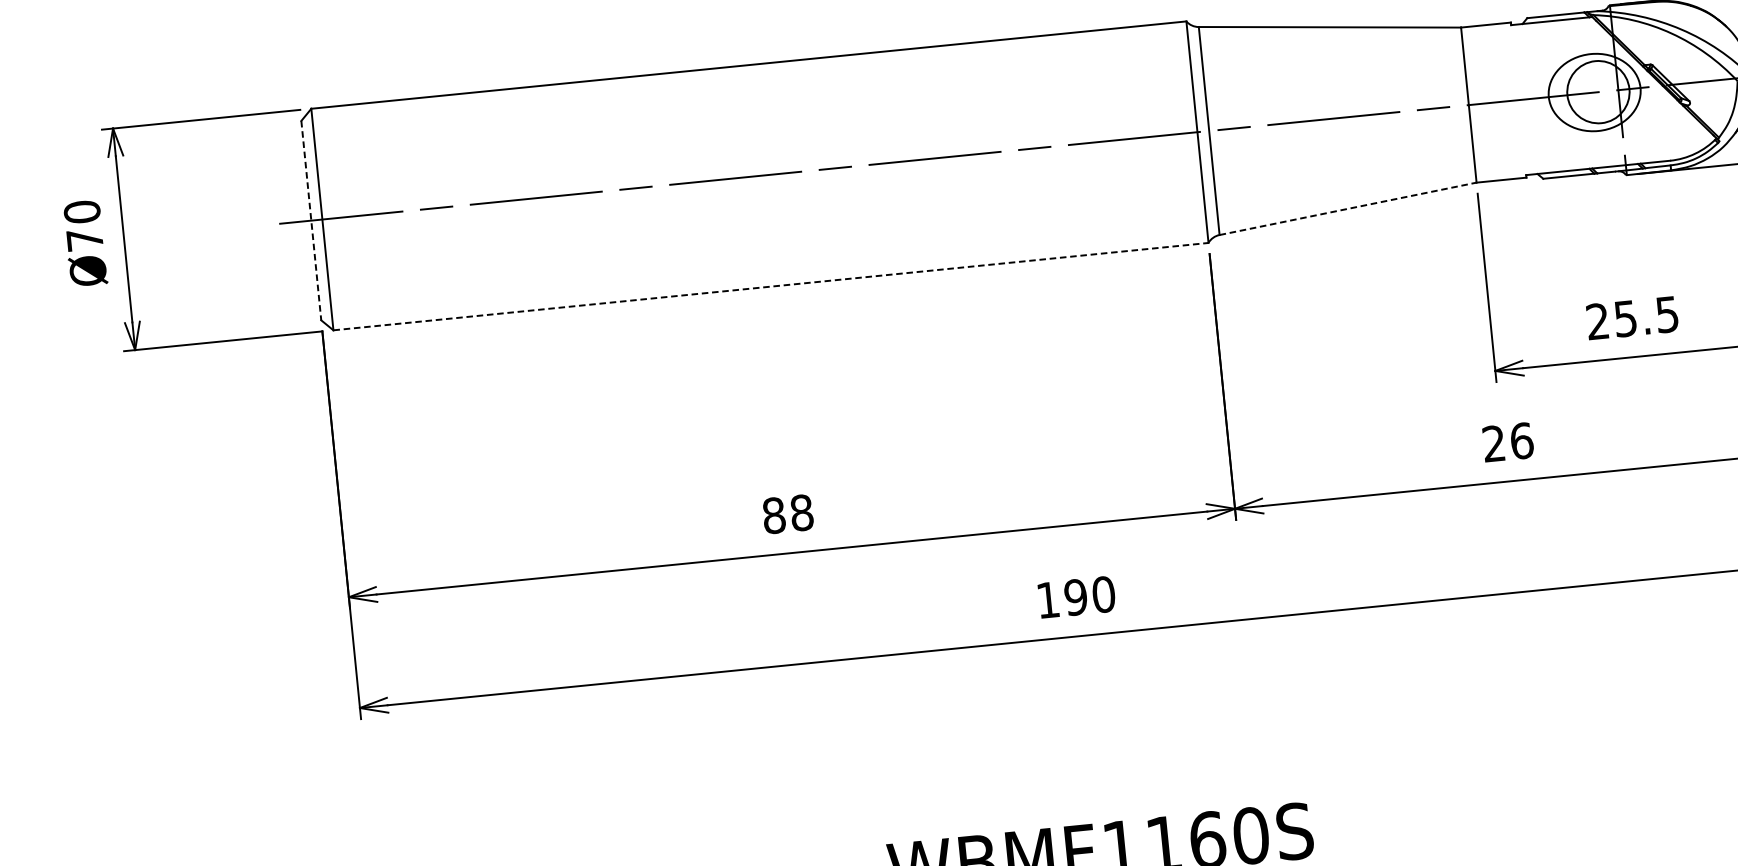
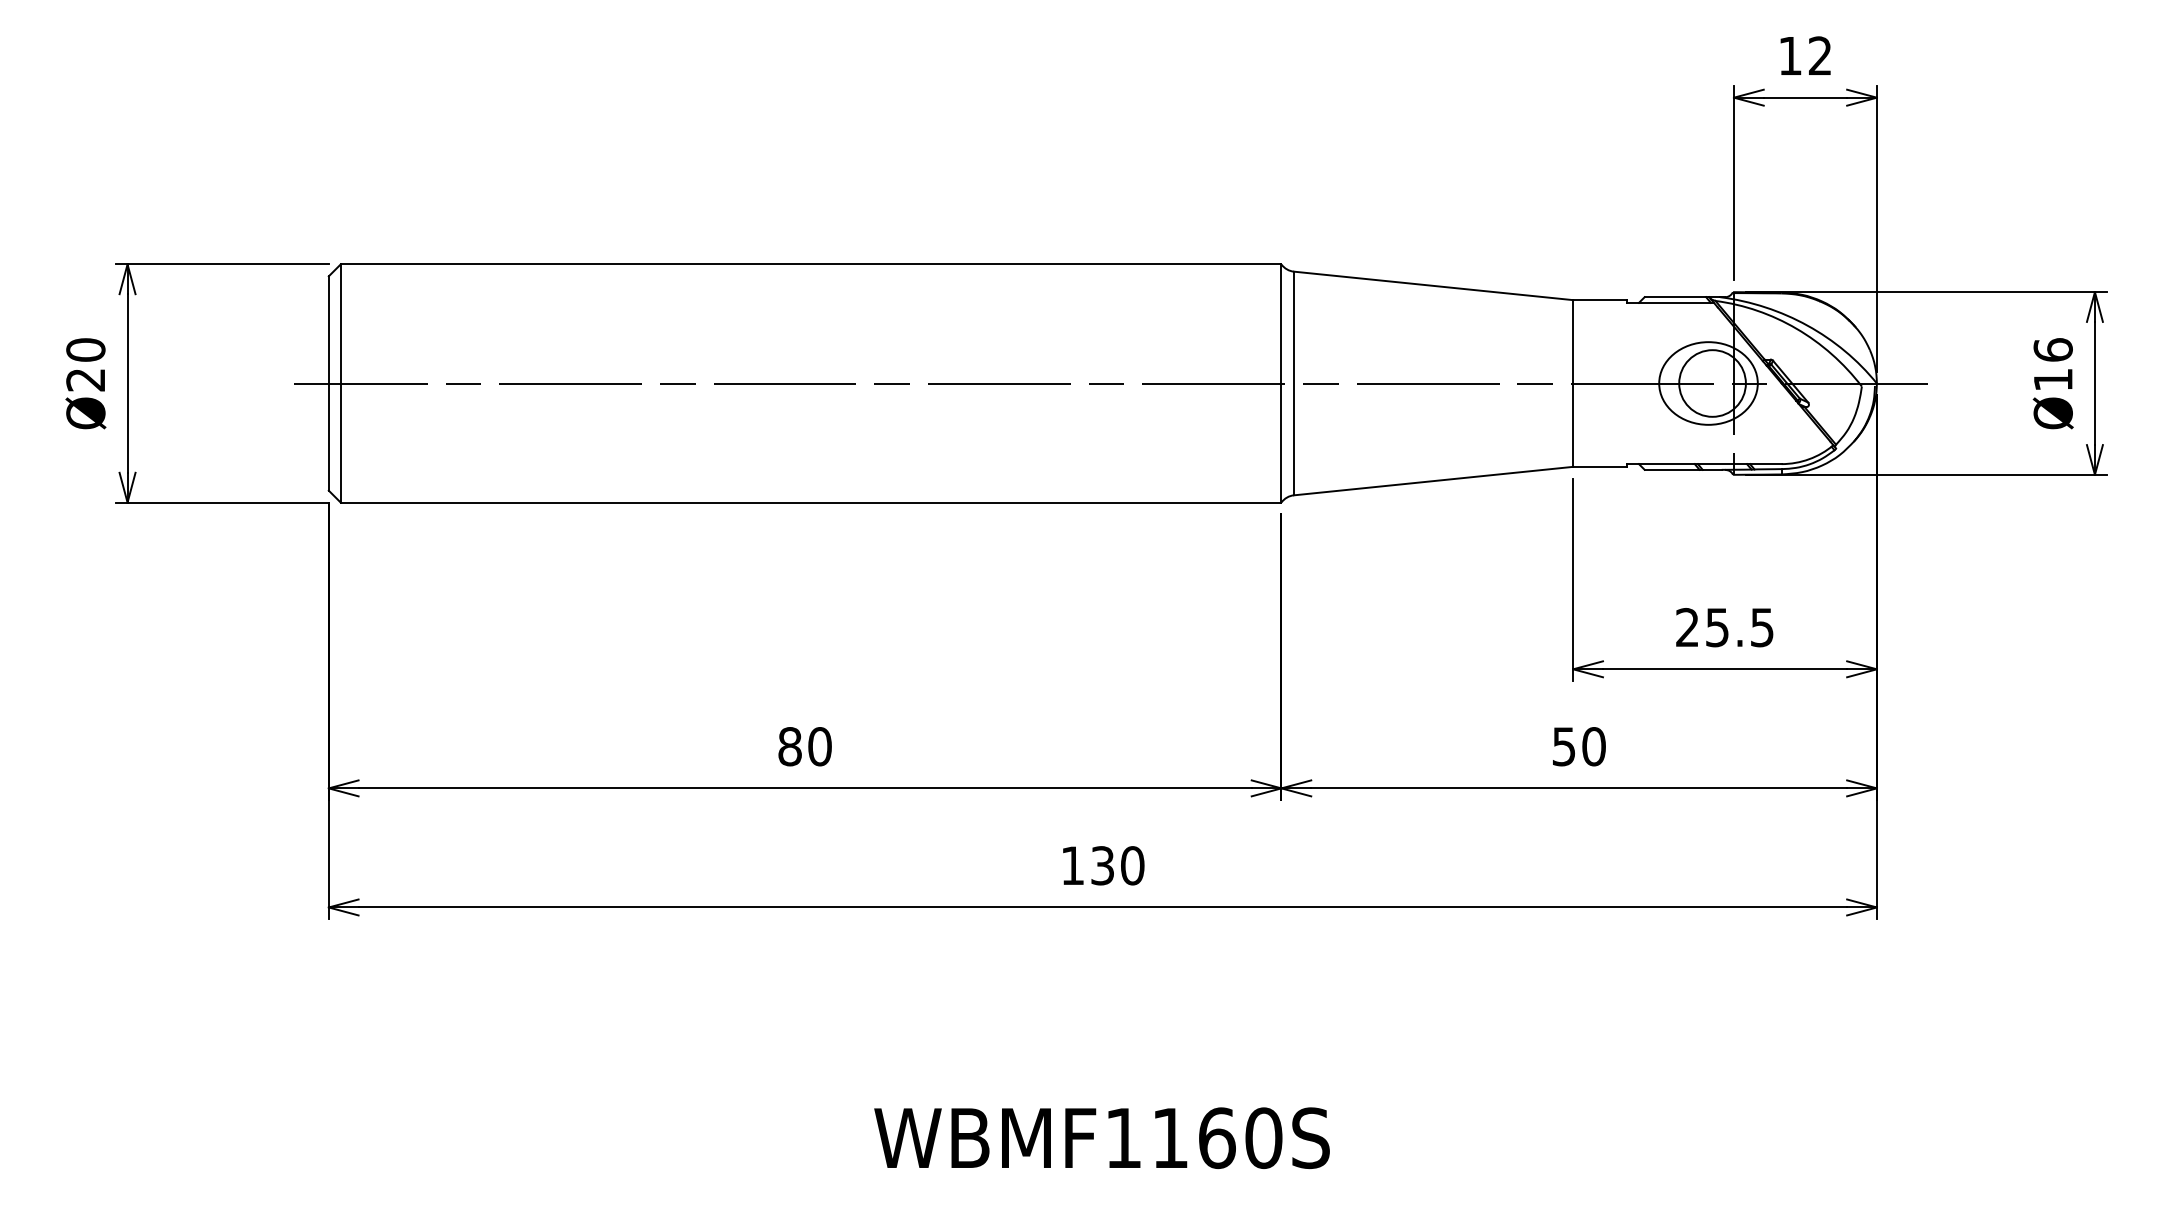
line: (1348, 209) -> (1434, 481), dashed -> solid
line: (311, 221) -> (328, 384), dashed -> solid
text: (84, 240) -> (85, 380), Ø70 -> Ø20
line: (771, 286) -> (811, 502), dashed -> solid
text: (1508, 442) -> (1579, 746), 26 -> 50
text: (801, 512) -> (819, 746), 88 -> 80
text: (1075, 597) -> (1102, 865), 190 -> 130

